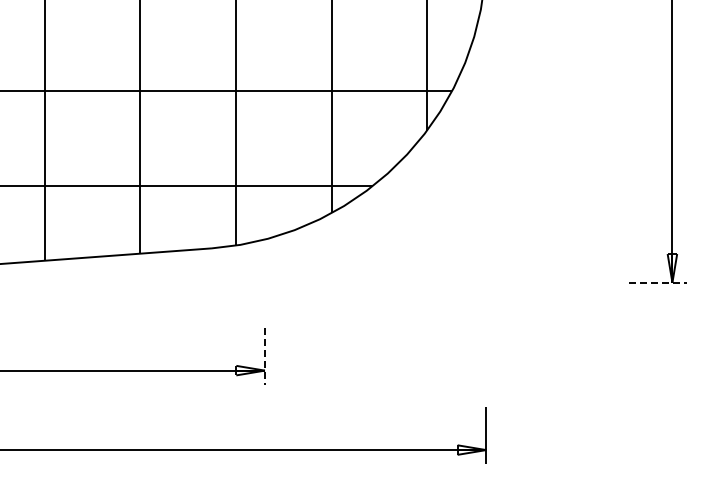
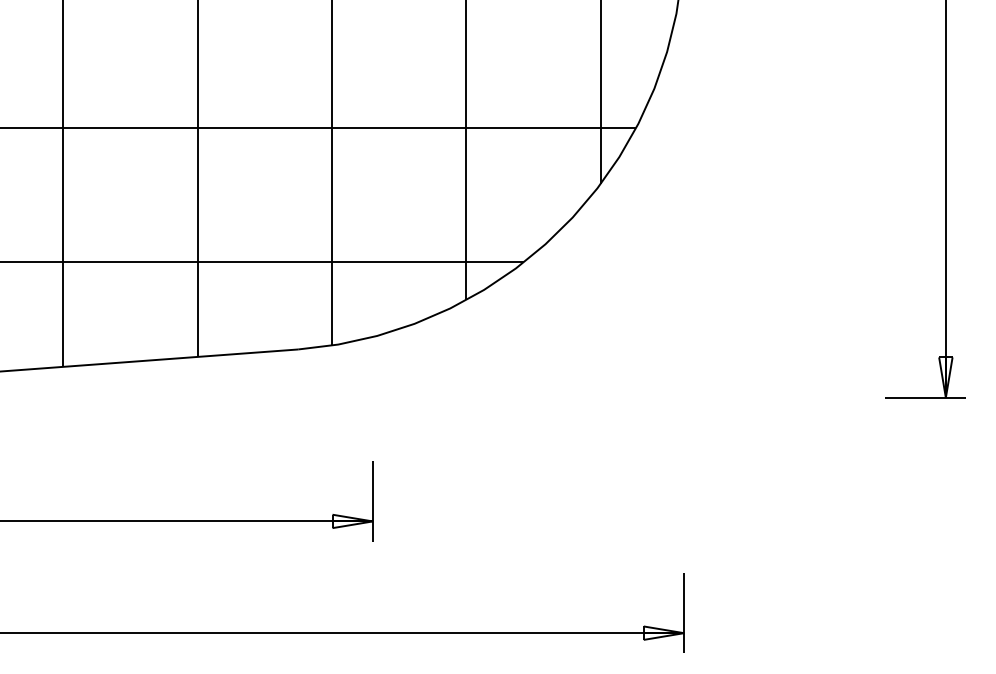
line: (658, 282) -> (926, 397), dashed -> solid
line: (265, 356) -> (373, 501), dashed -> solid

